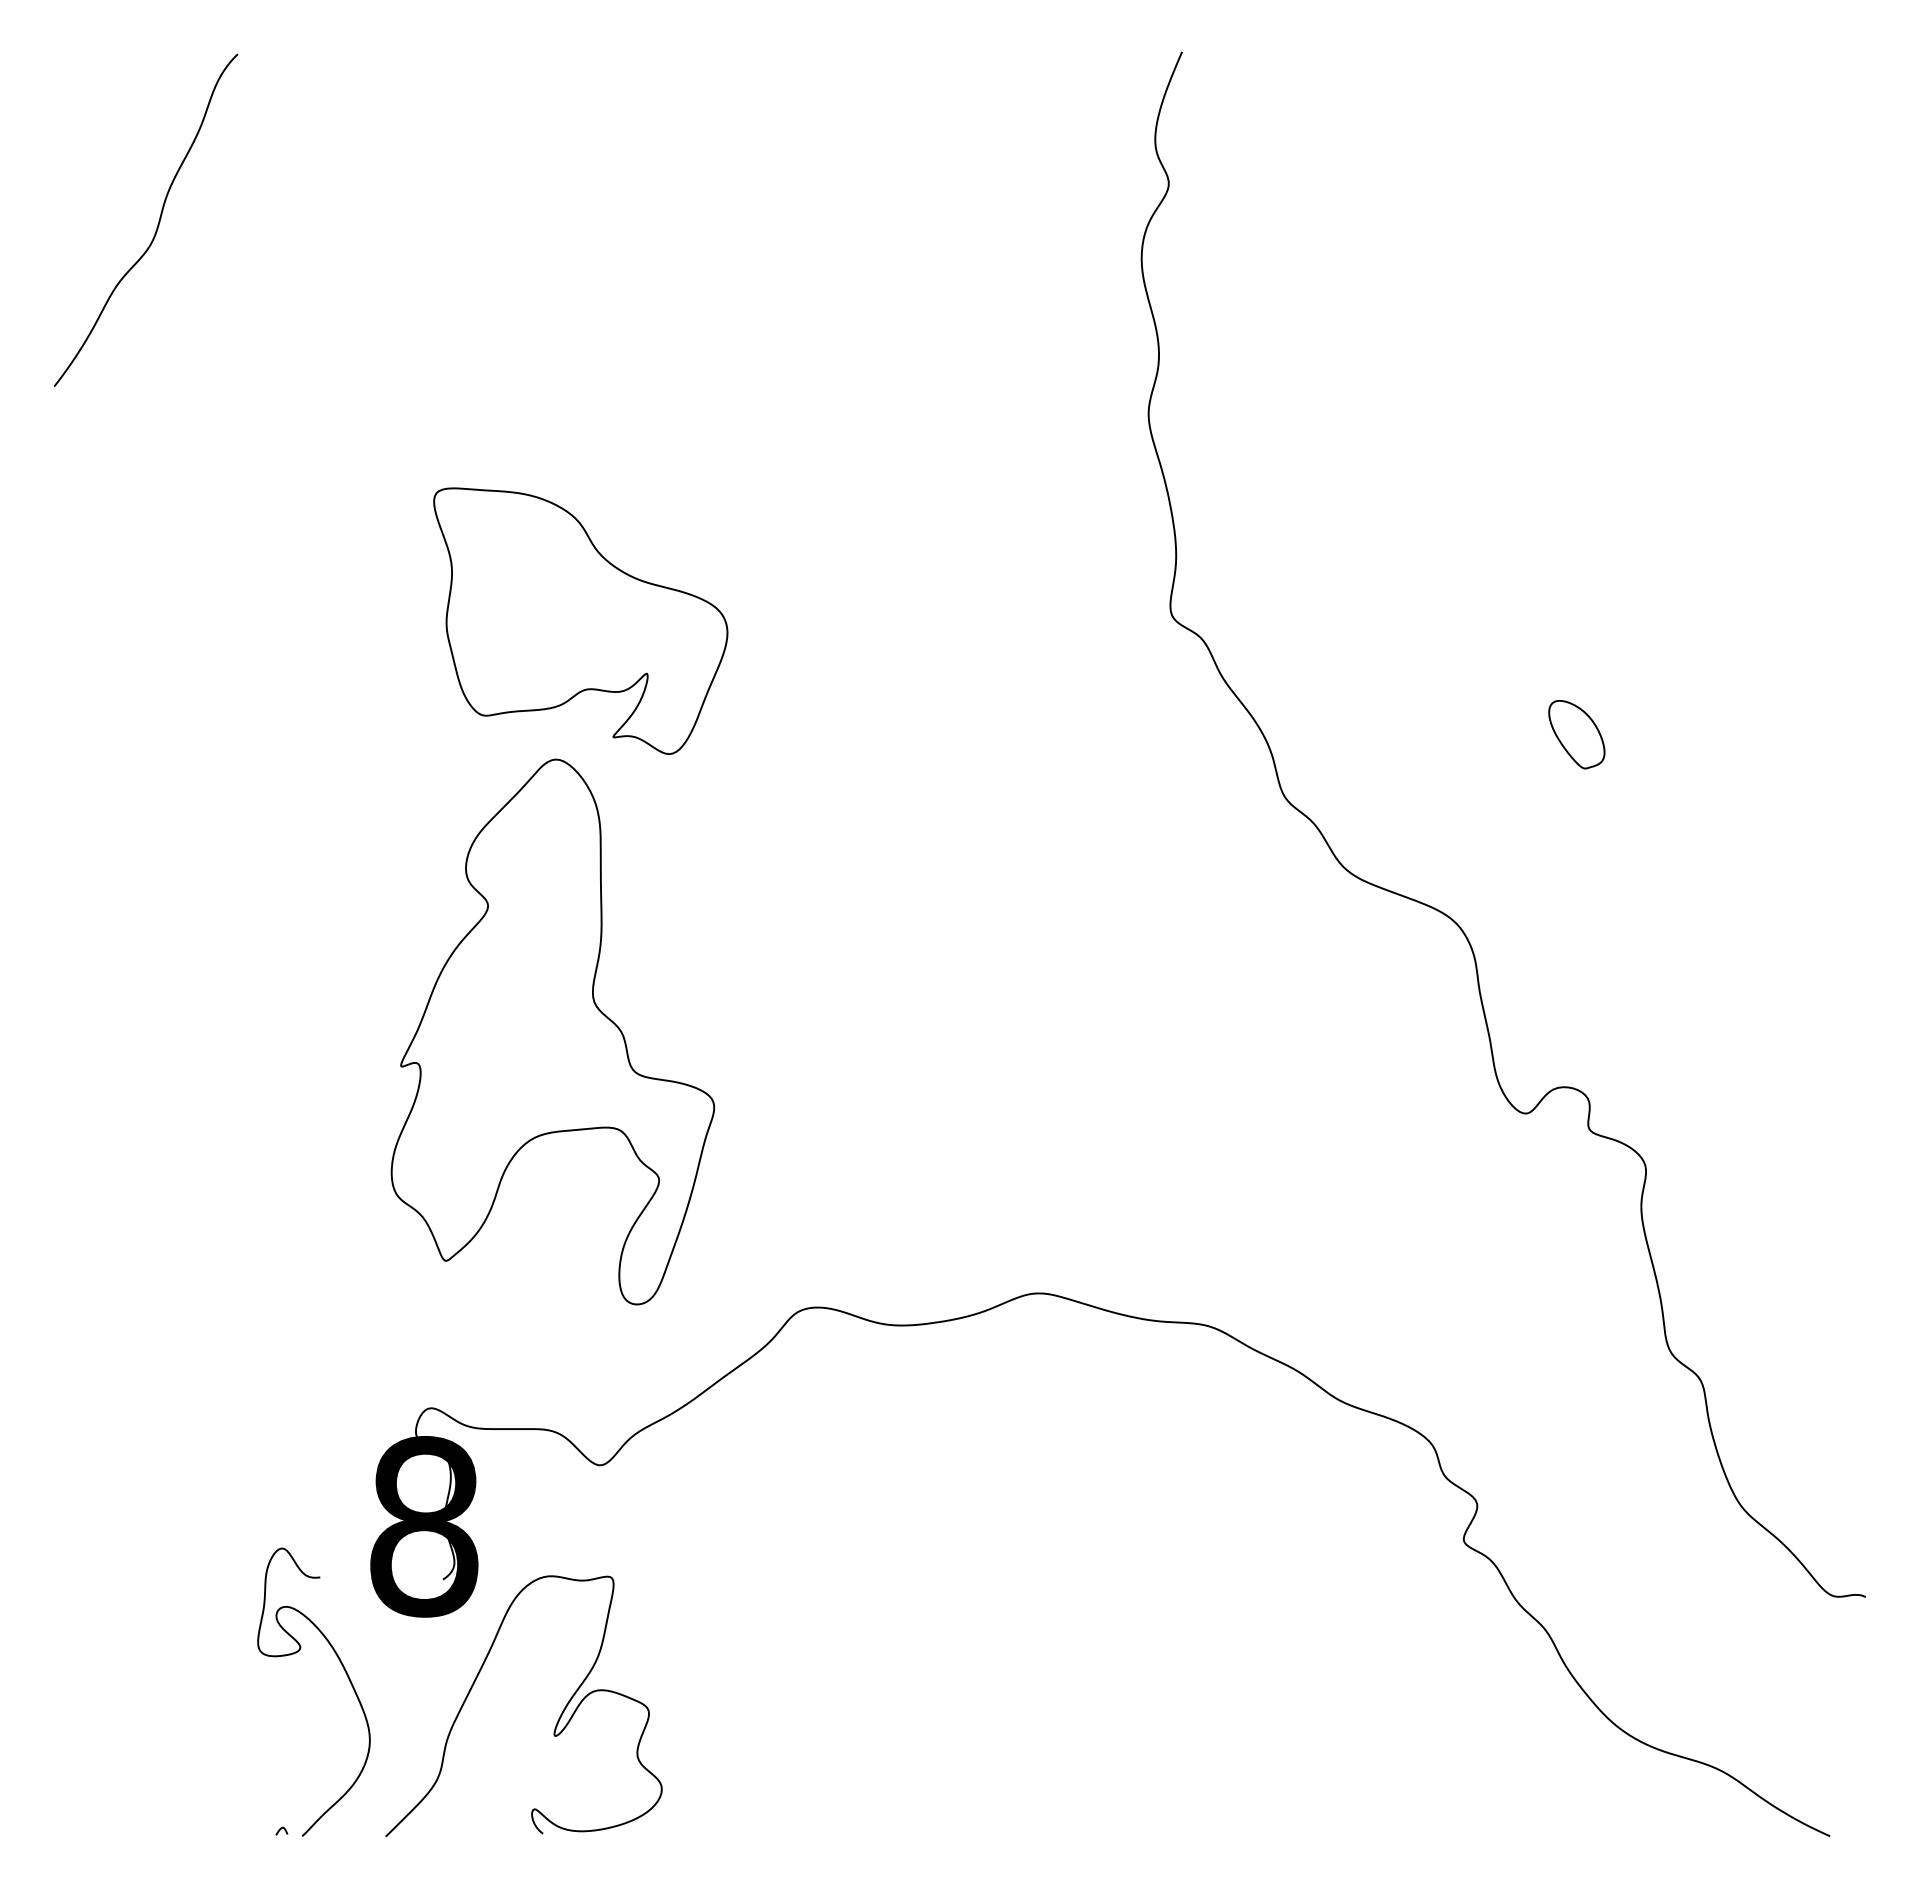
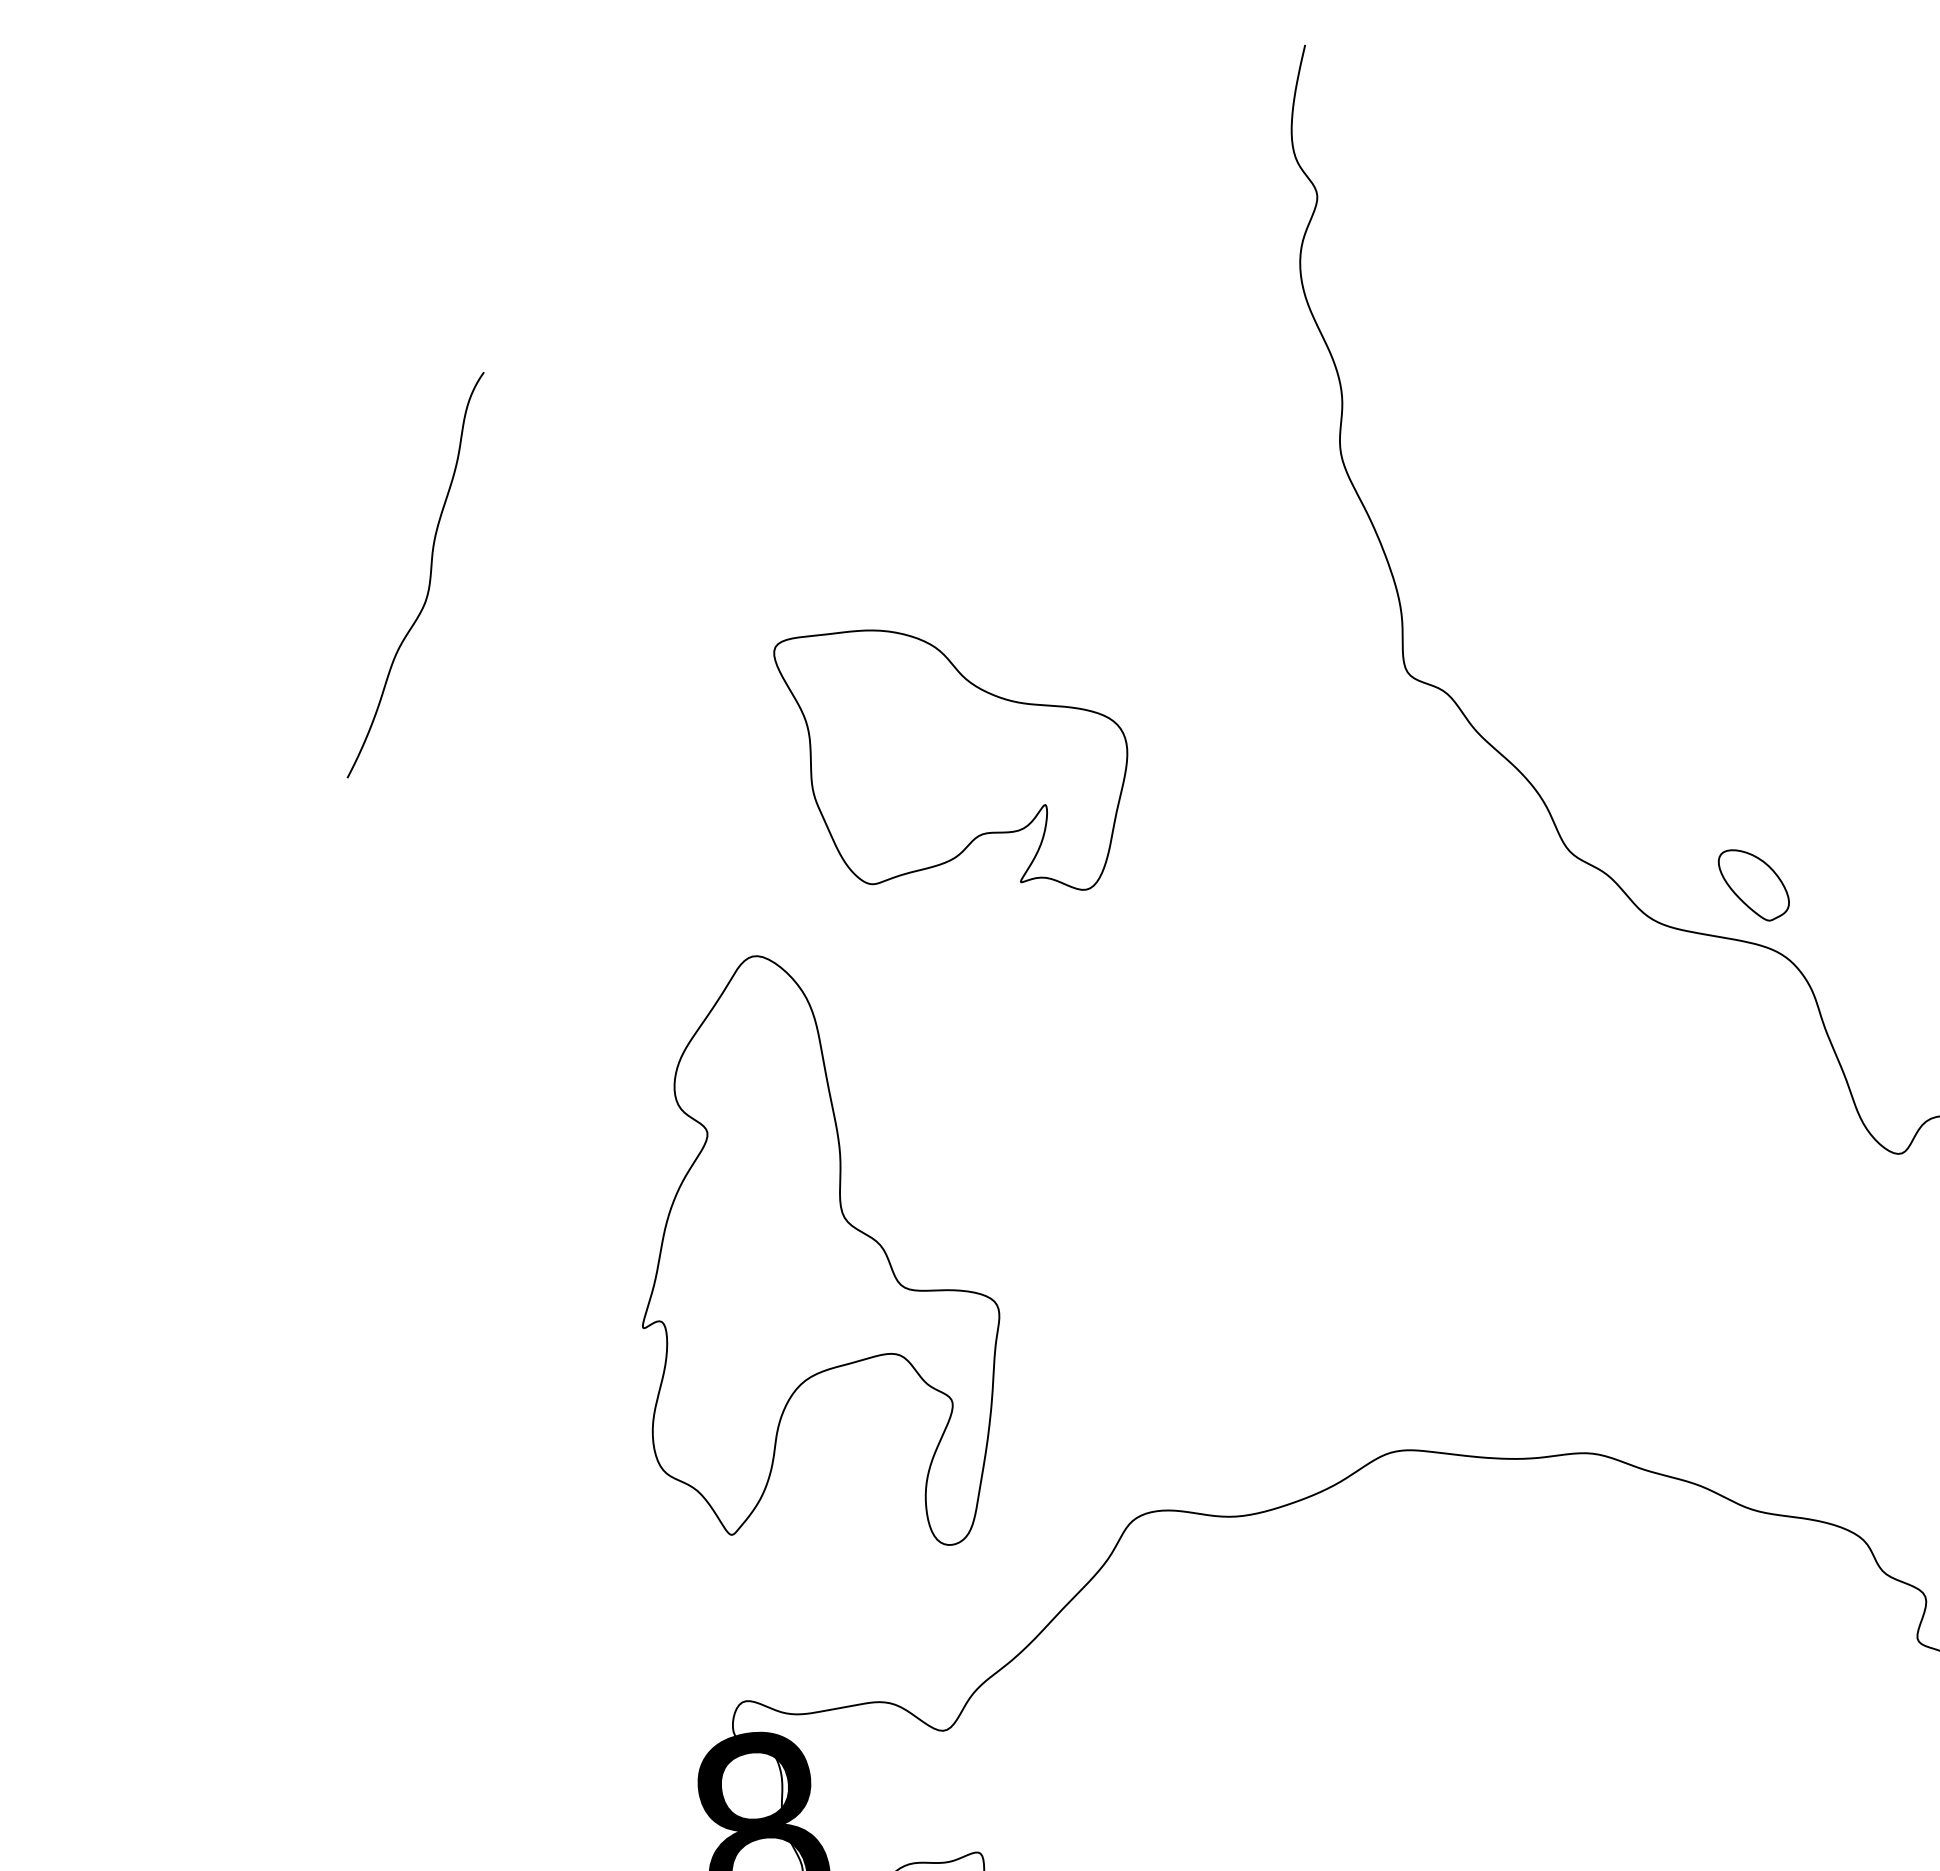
curve: (157, 224) -> (429, 577), moved
part: (580, 620) -> (960, 759), moved
part: (1576, 734) -> (1753, 884), moved

